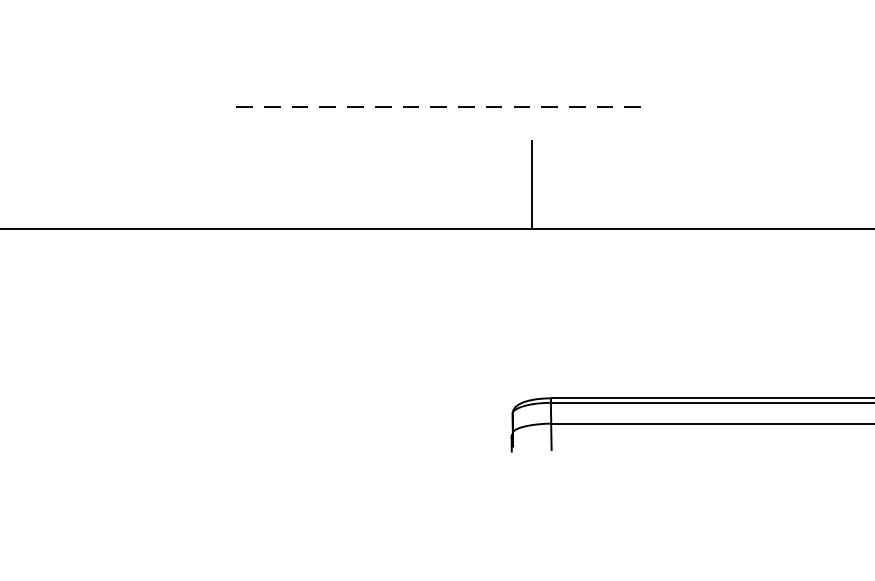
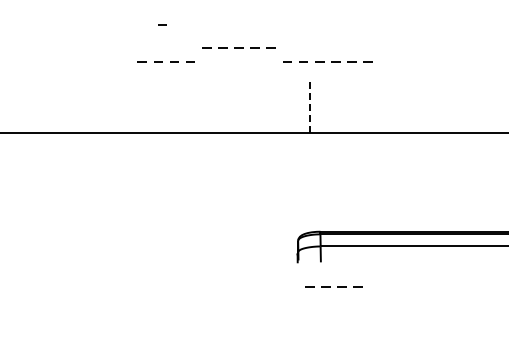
line: (279, 42) -> (162, 24), added
line: (409, 105) -> (238, 47), moved
line: (532, 184) -> (309, 107), solid -> dashed
line: (568, 492) -> (330, 286), added

